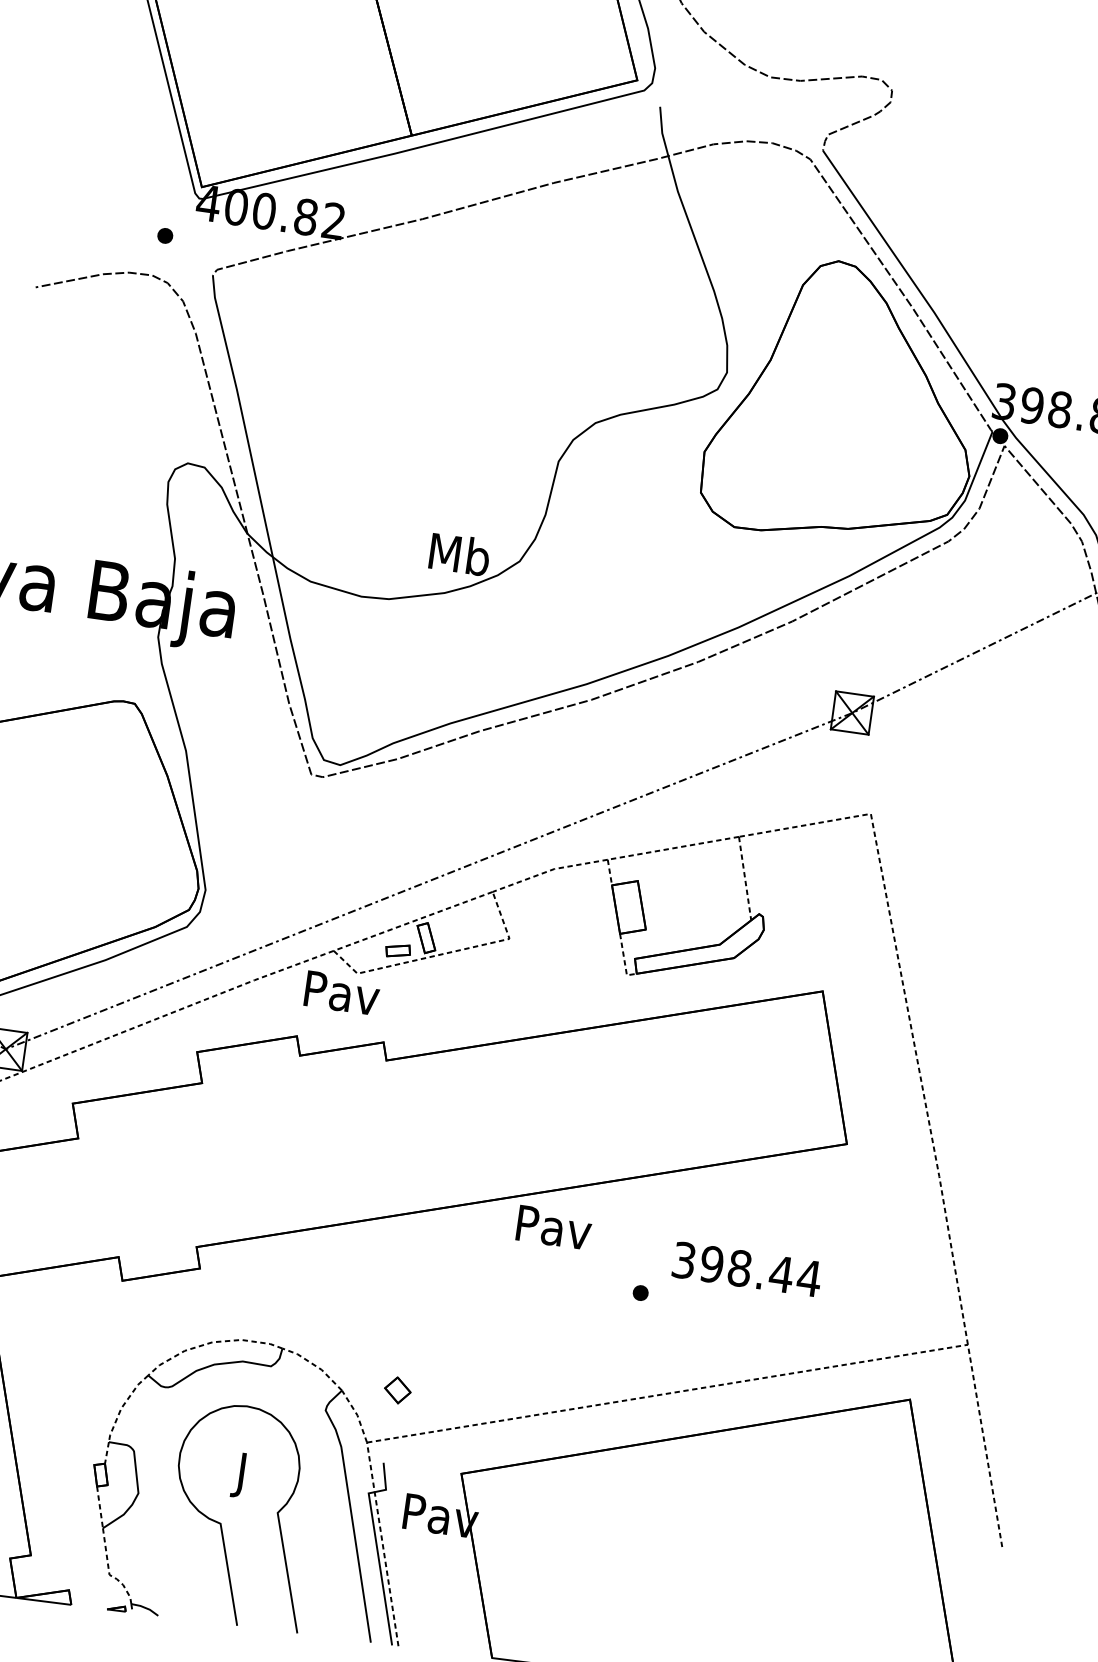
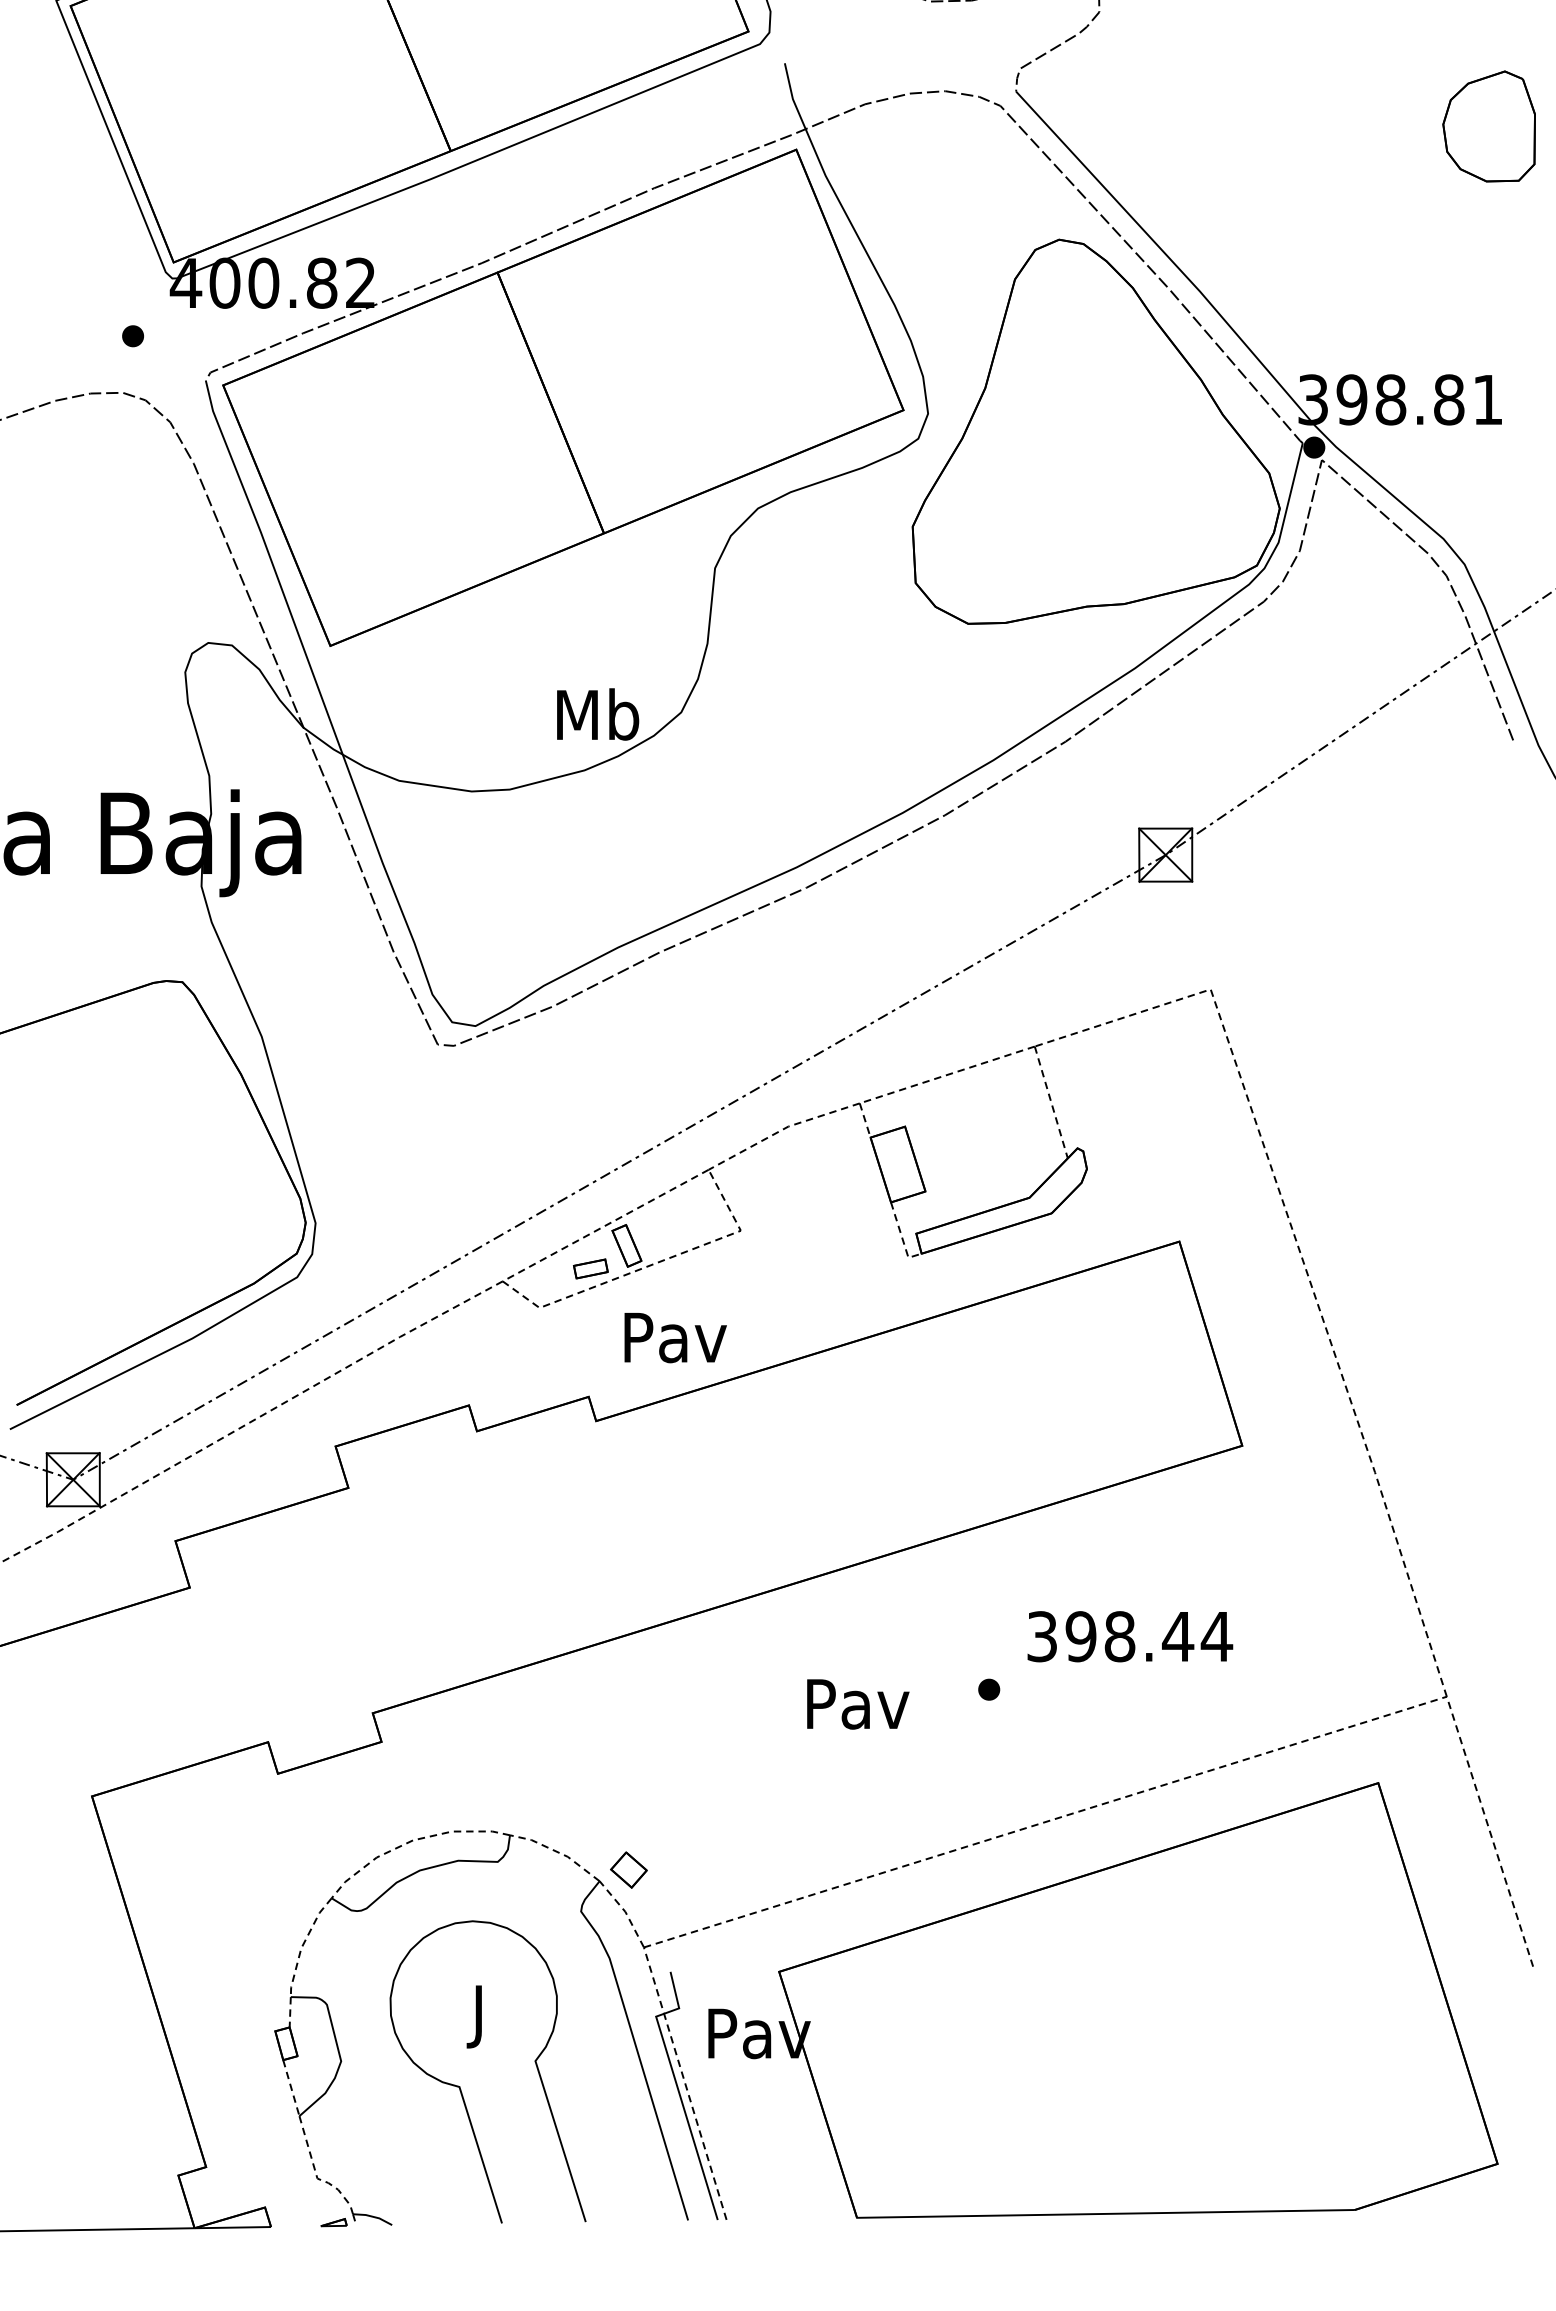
part: (467, 323) -> (563, 397), added
text: (342, 993) -> (675, 1338), moved
text: (554, 1228) -> (858, 1704), moved
part: (397, 1389) -> (628, 1869), moved

